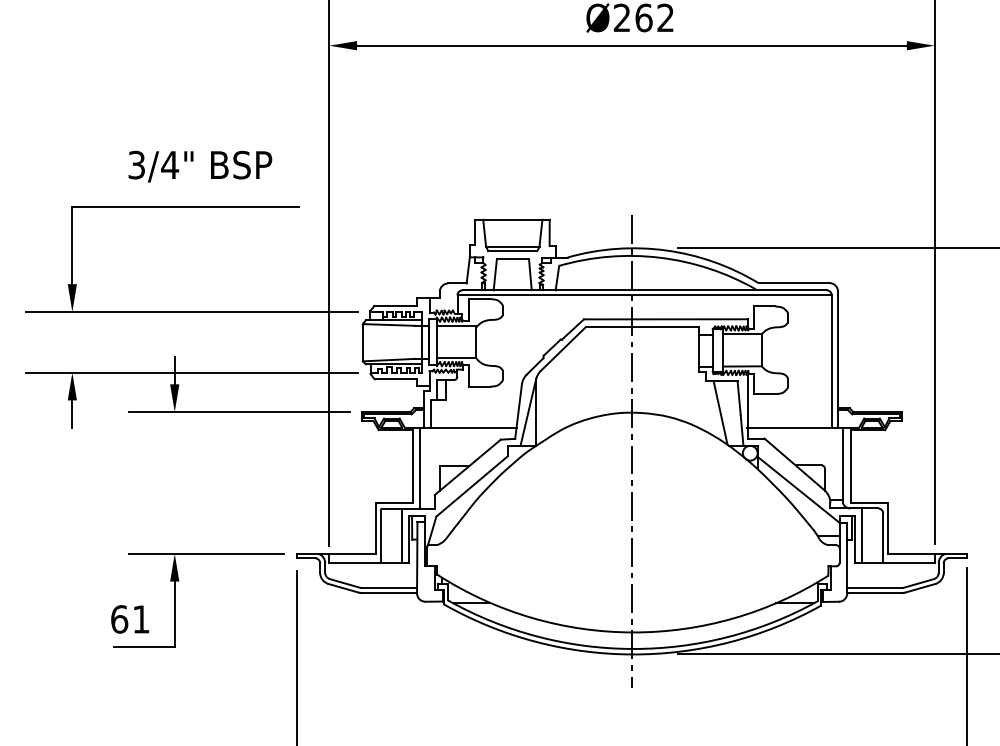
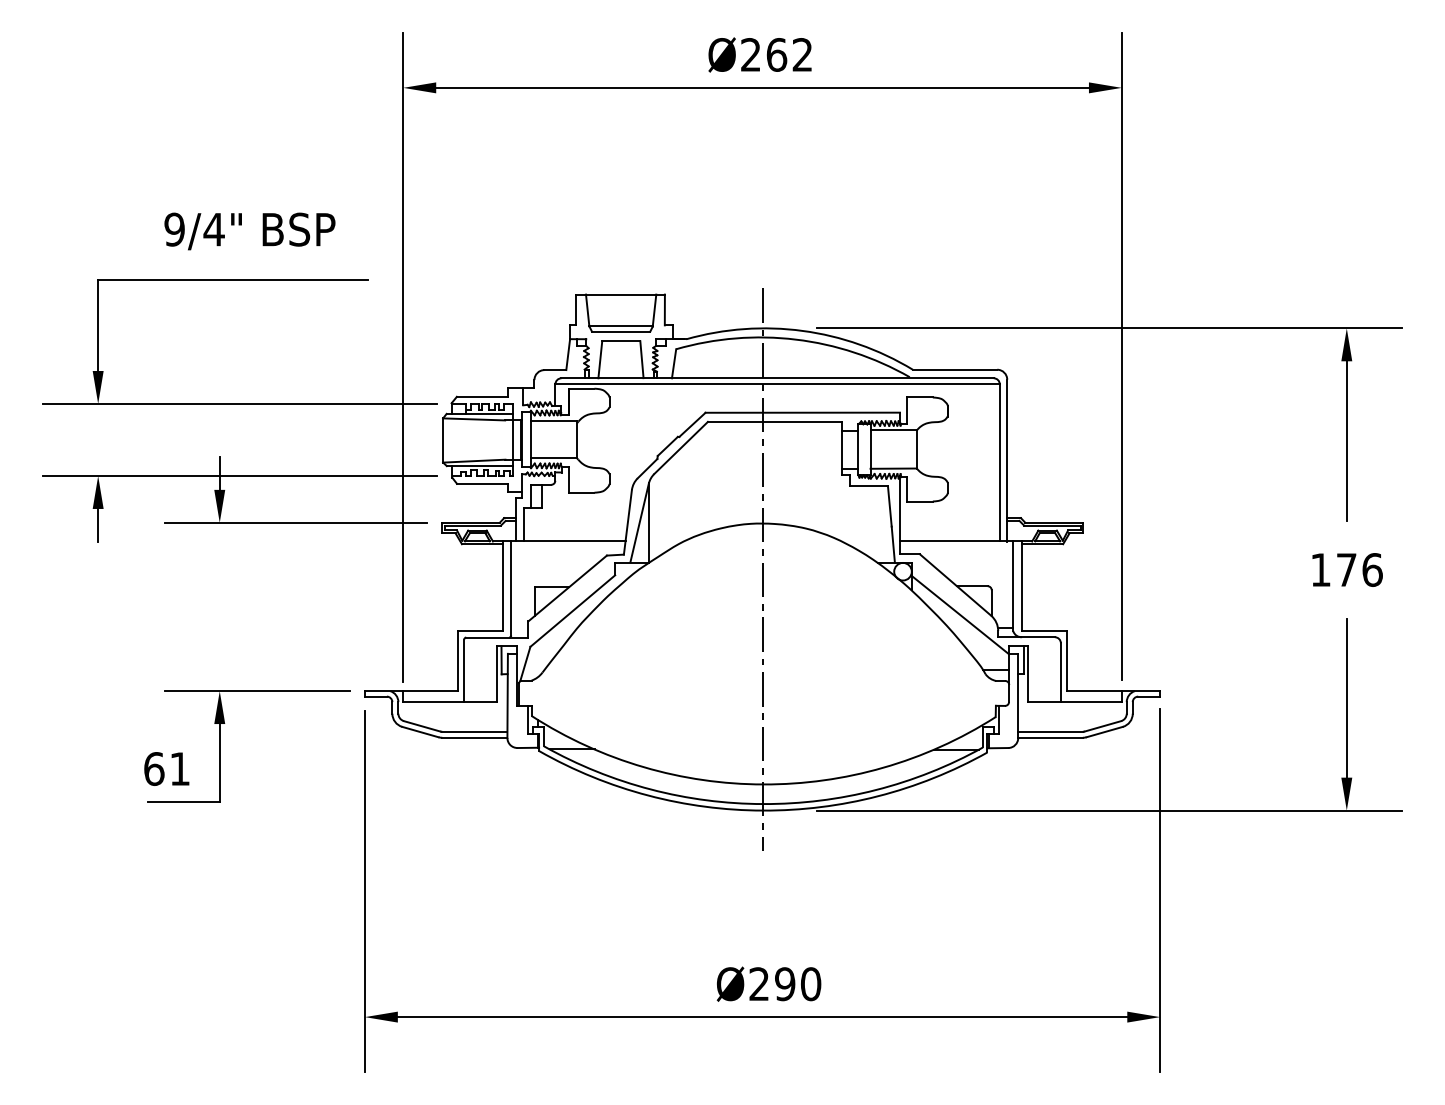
text: (136, 165) -> (174, 229), 3/4" -> 9/4"
line: (720, 412) -> (867, 523), removed
line: (401, 535) -> (489, 669), removed
line: (861, 535) -> (1035, 669), removed

